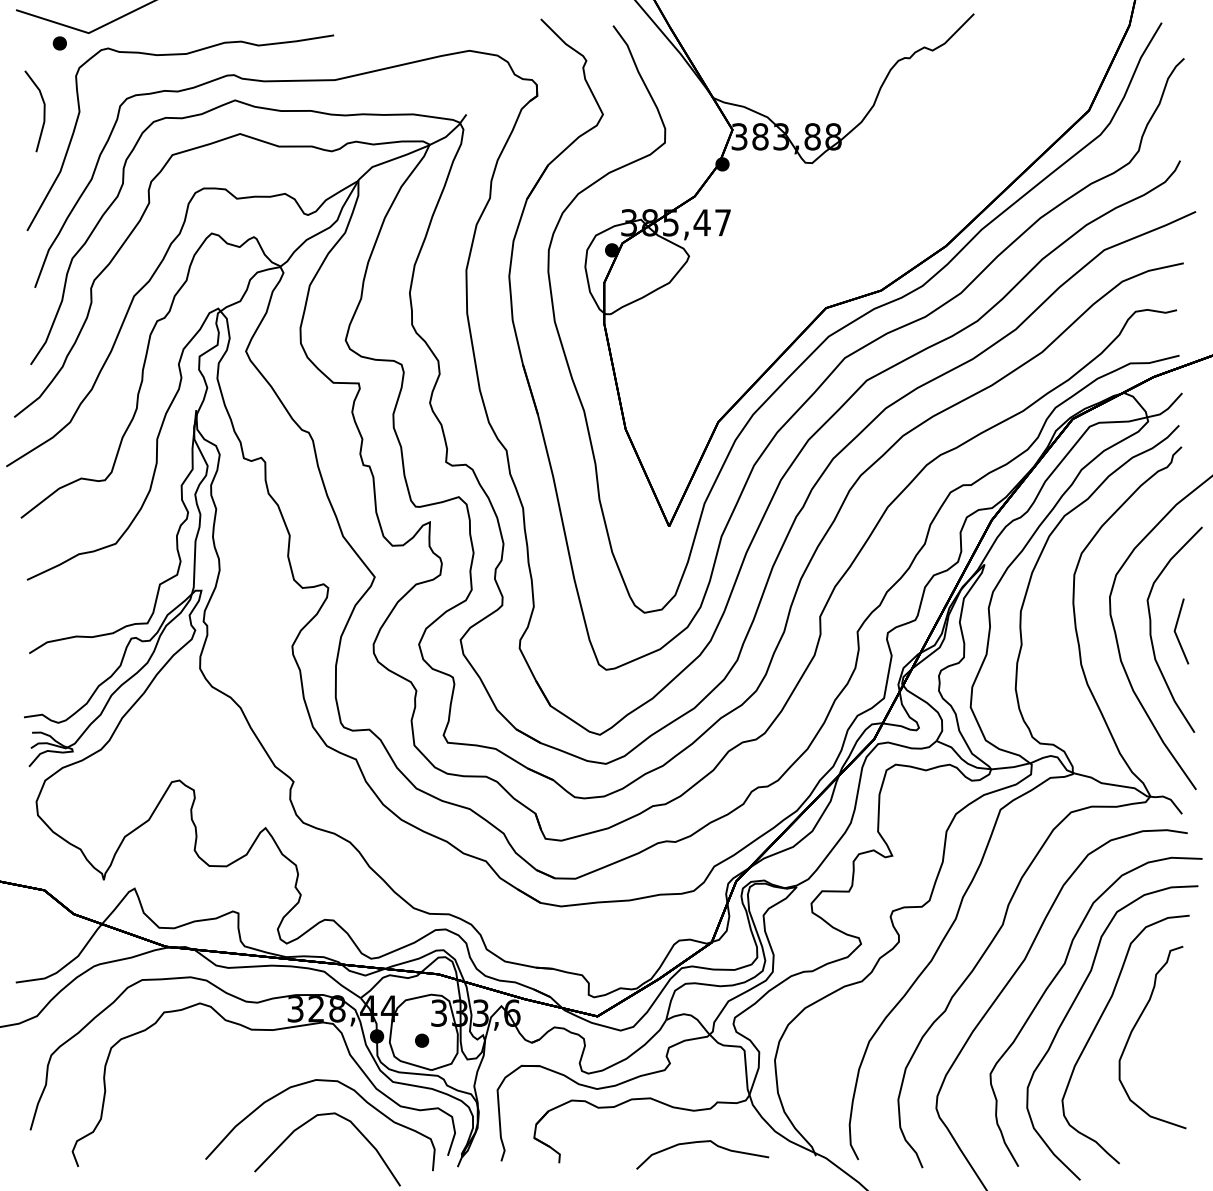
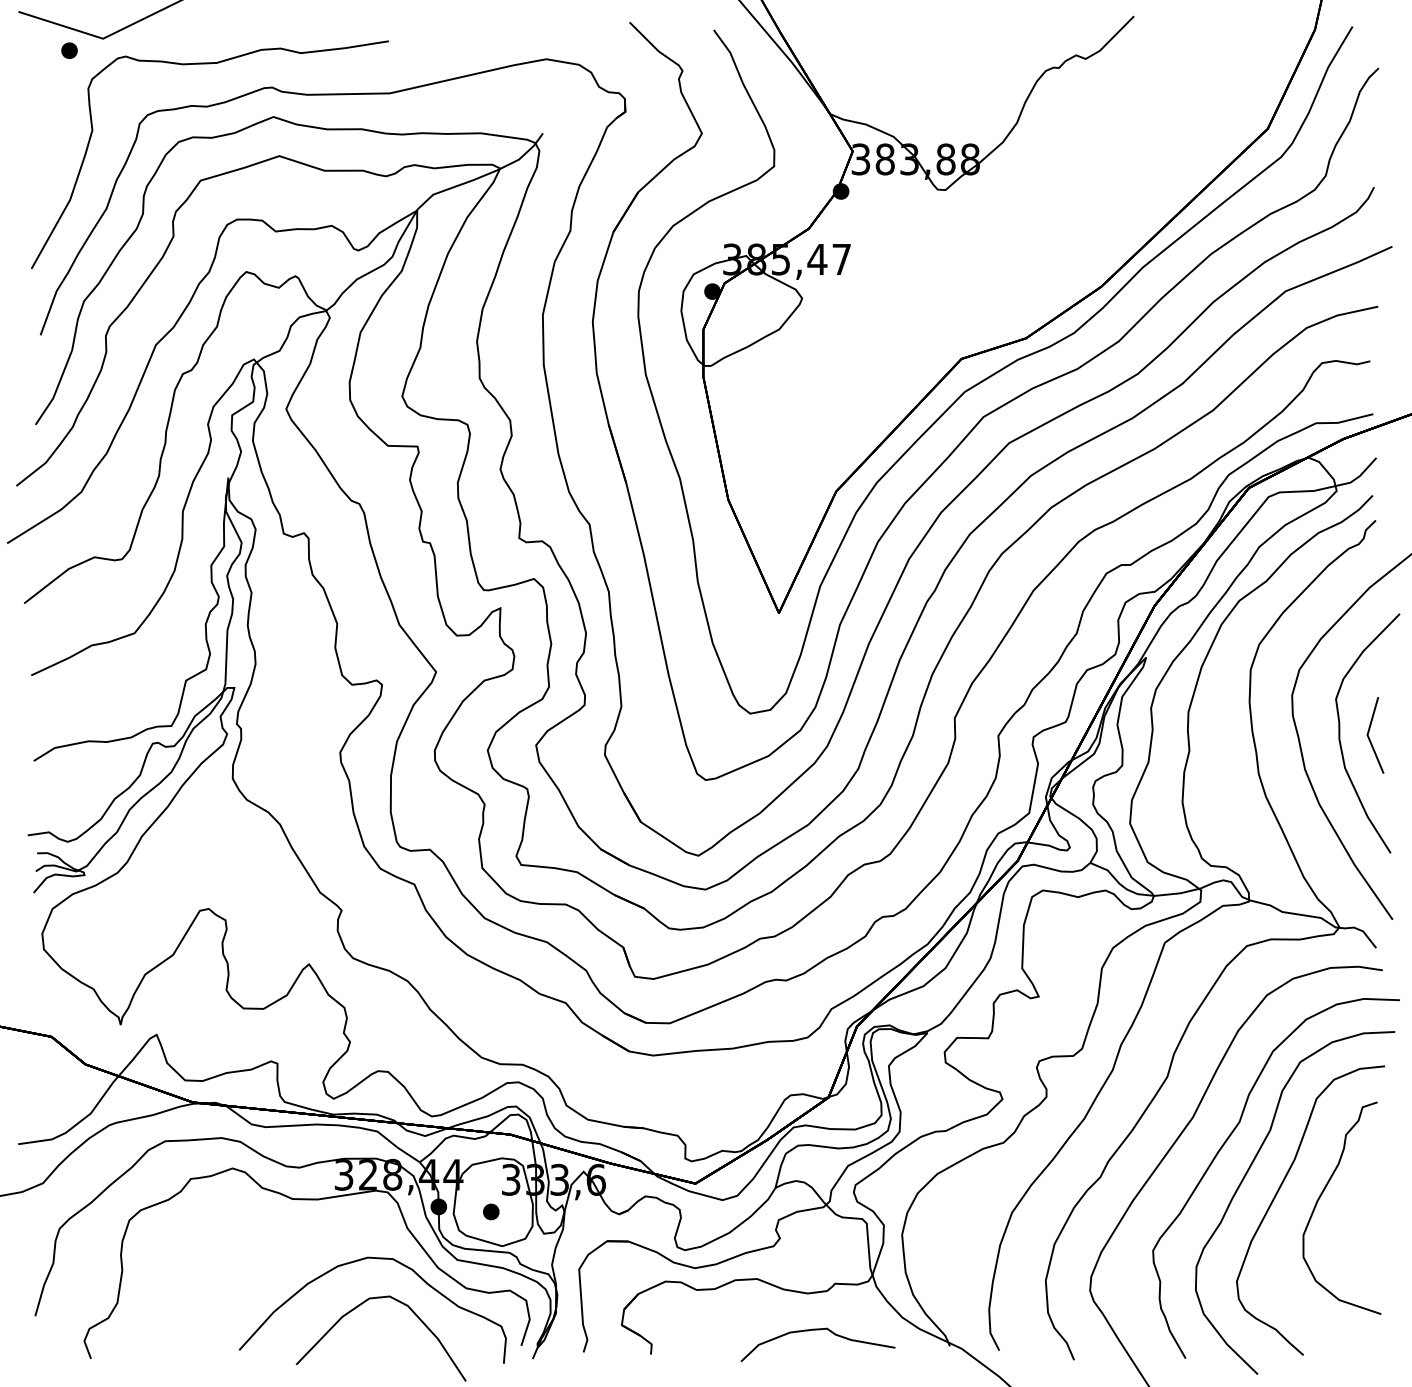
line: (43, 111) -> (50, 129), removed

